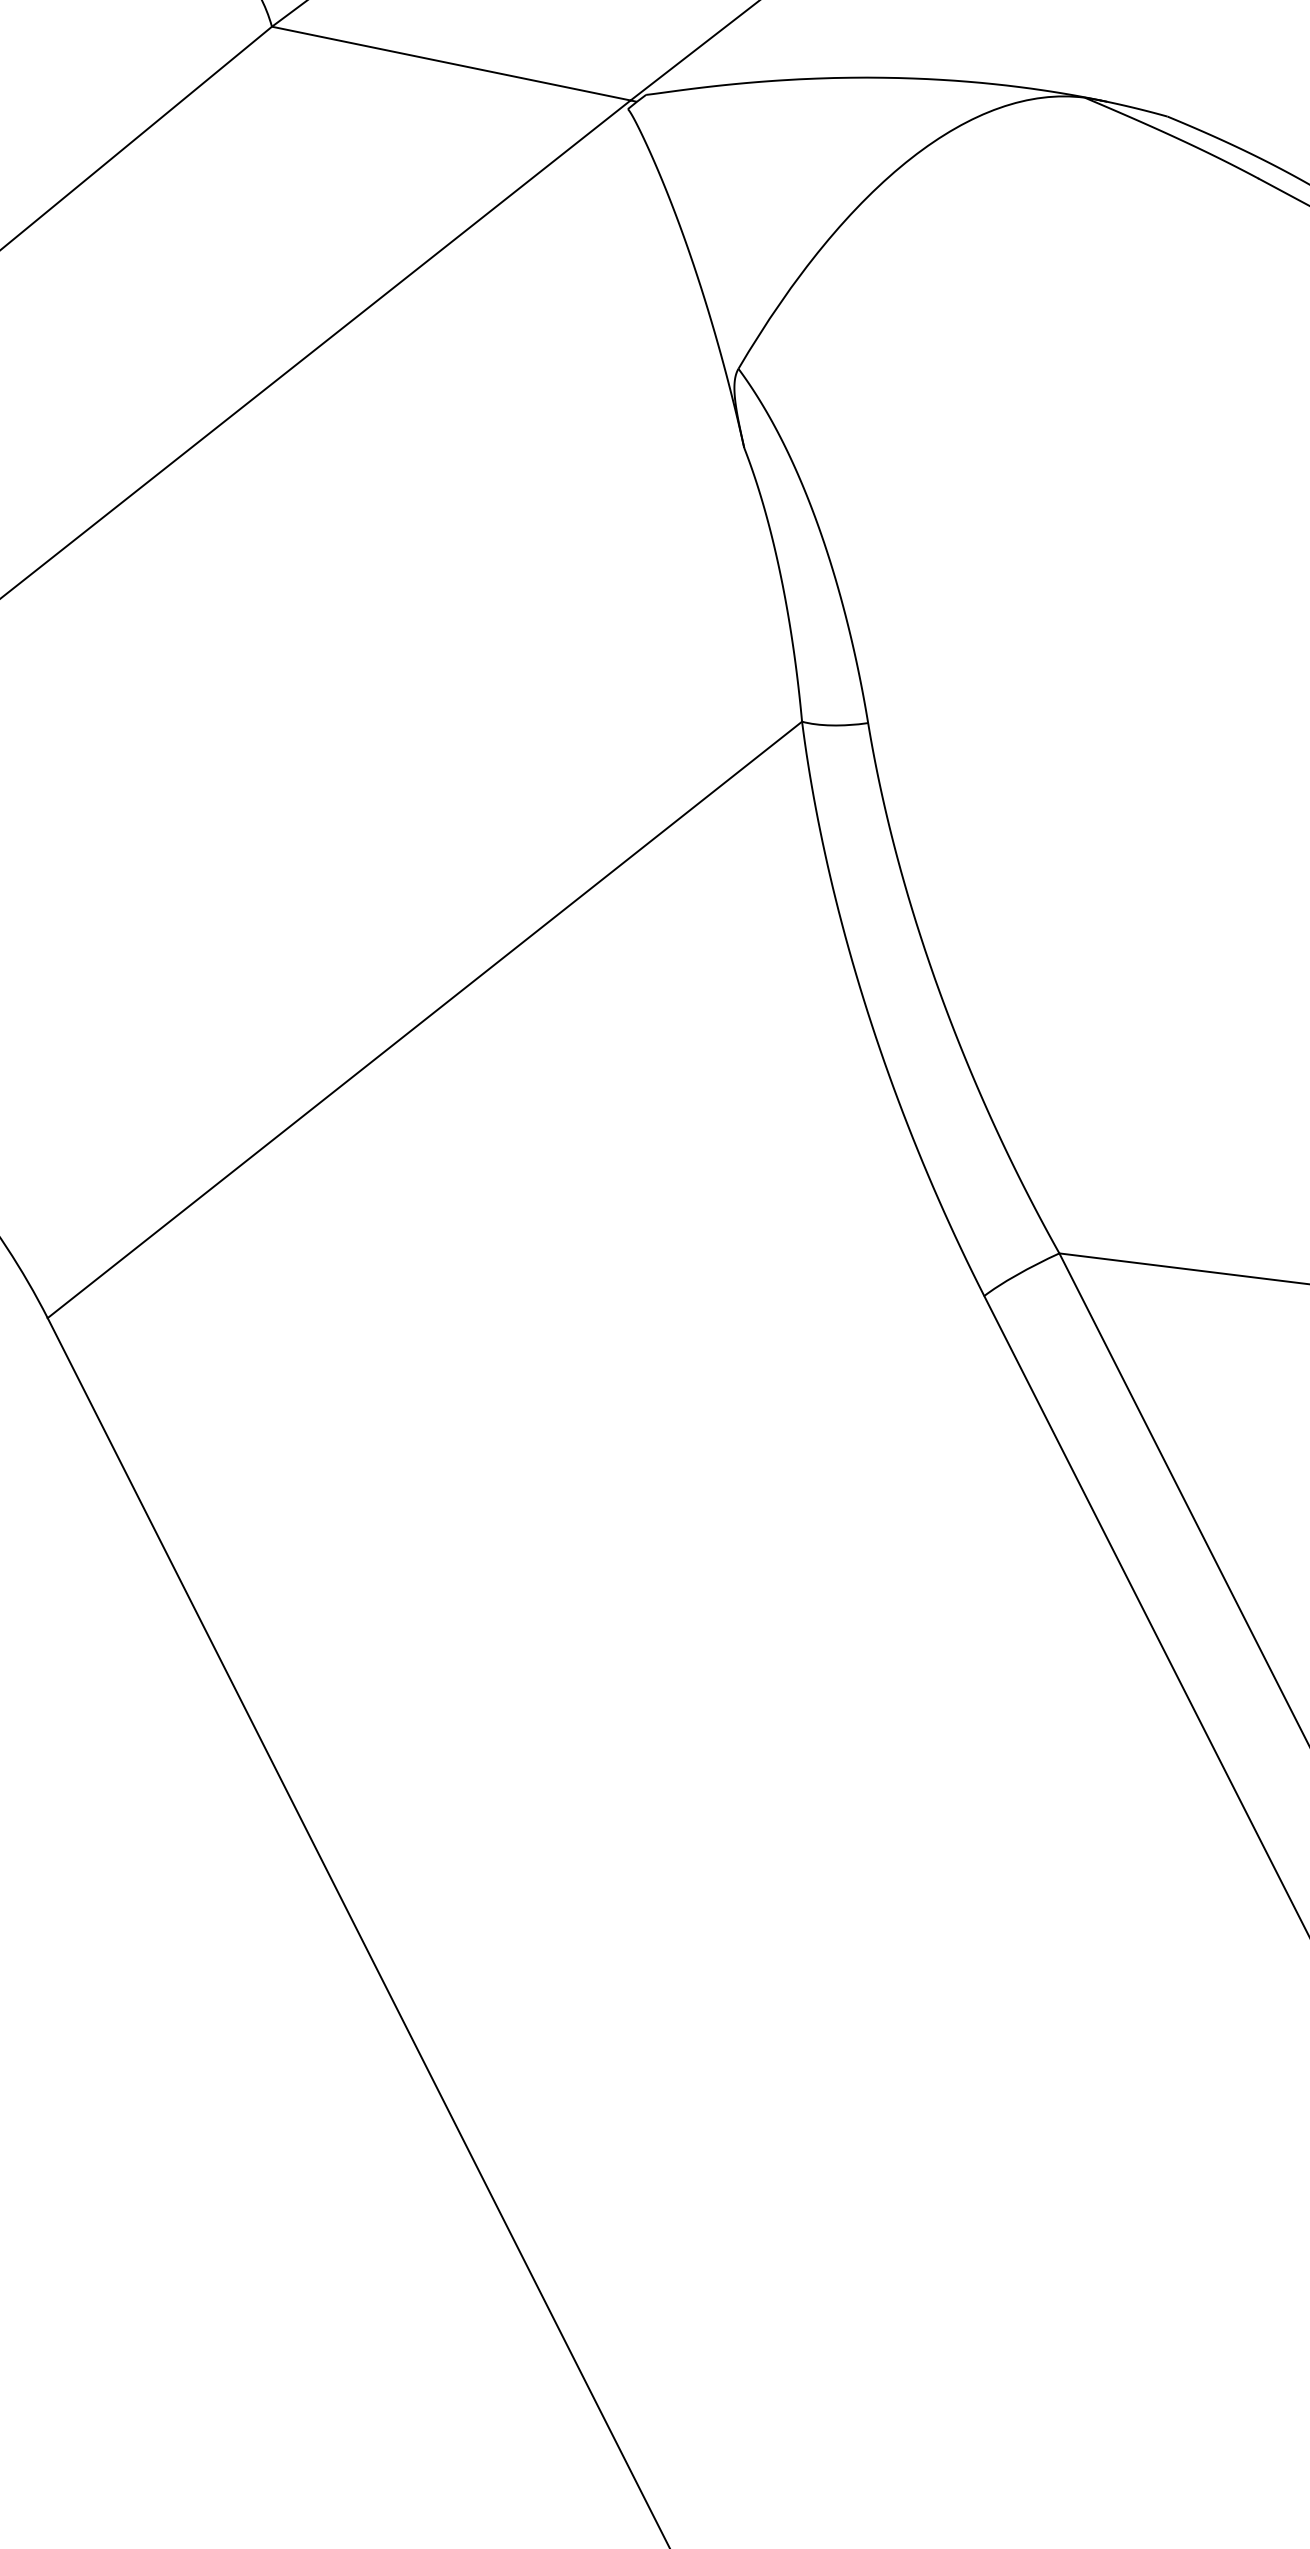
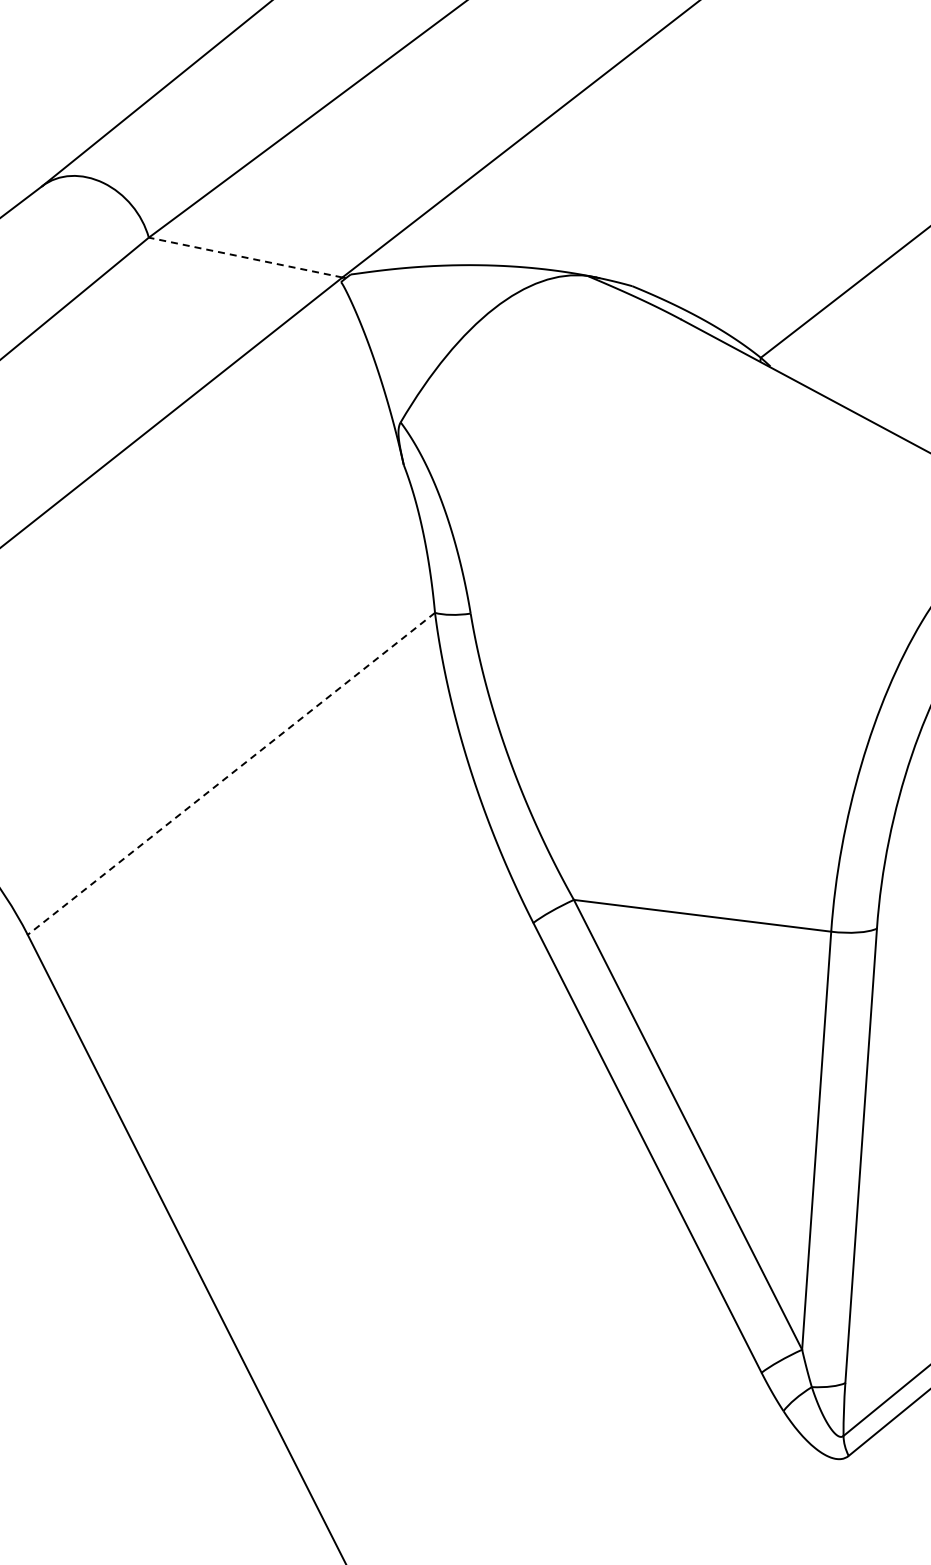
line: (451, 63) -> (245, 257), solid -> dashed
line: (425, 1019) -> (231, 773), solid -> dashed

